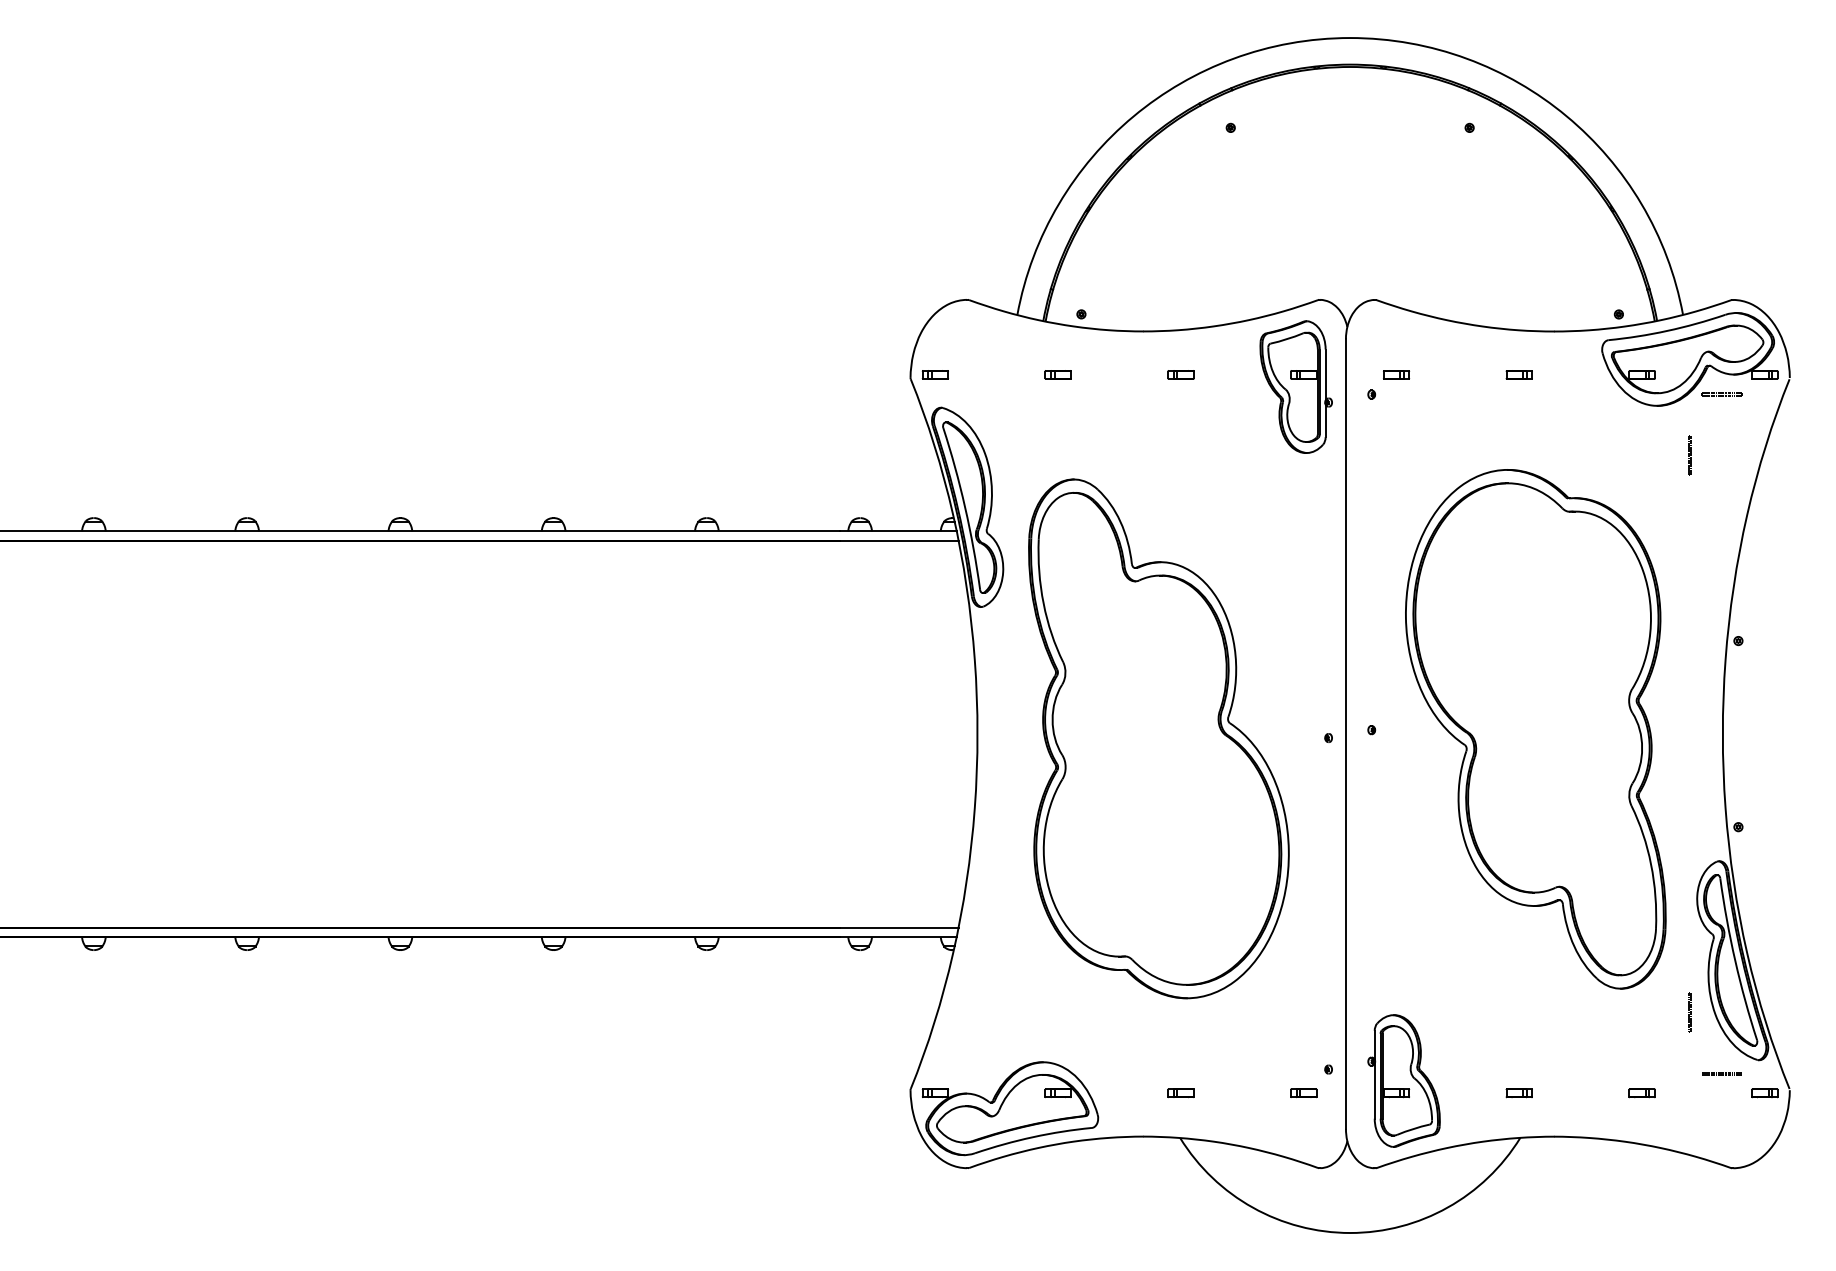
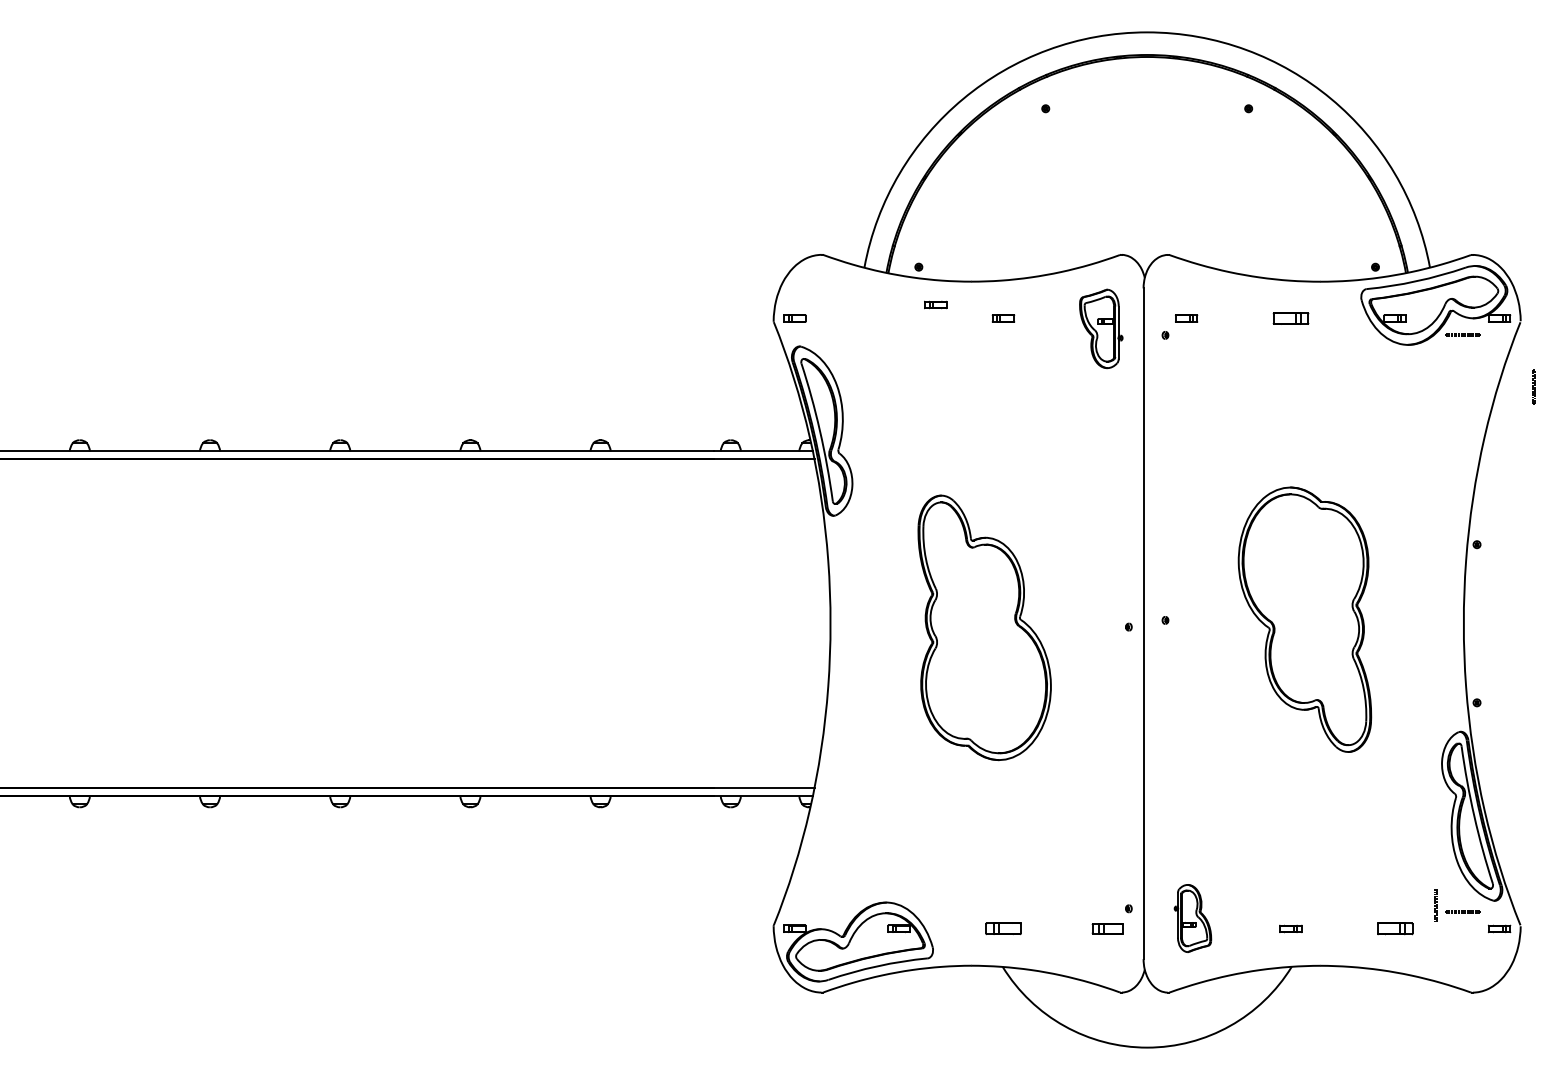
part: (1057, 374) -> (935, 304), moved
part: (1518, 374) -> (1290, 318), size x1.6
part: (1295, 386) -> (1100, 328), size x0.7
line: (1689, 455) -> (1533, 387), moved
part: (1535, 729) -> (1304, 619), size x0.6
part: (1158, 738) -> (984, 627), size x0.6
line: (1689, 1012) -> (1435, 905), moved
part: (1403, 1080) -> (1192, 918), size x0.6
part: (1180, 1093) -> (1003, 929), size x1.6
part: (1303, 1093) -> (1107, 929), size x1.4
part: (1641, 1093) -> (1394, 929), size x1.6

